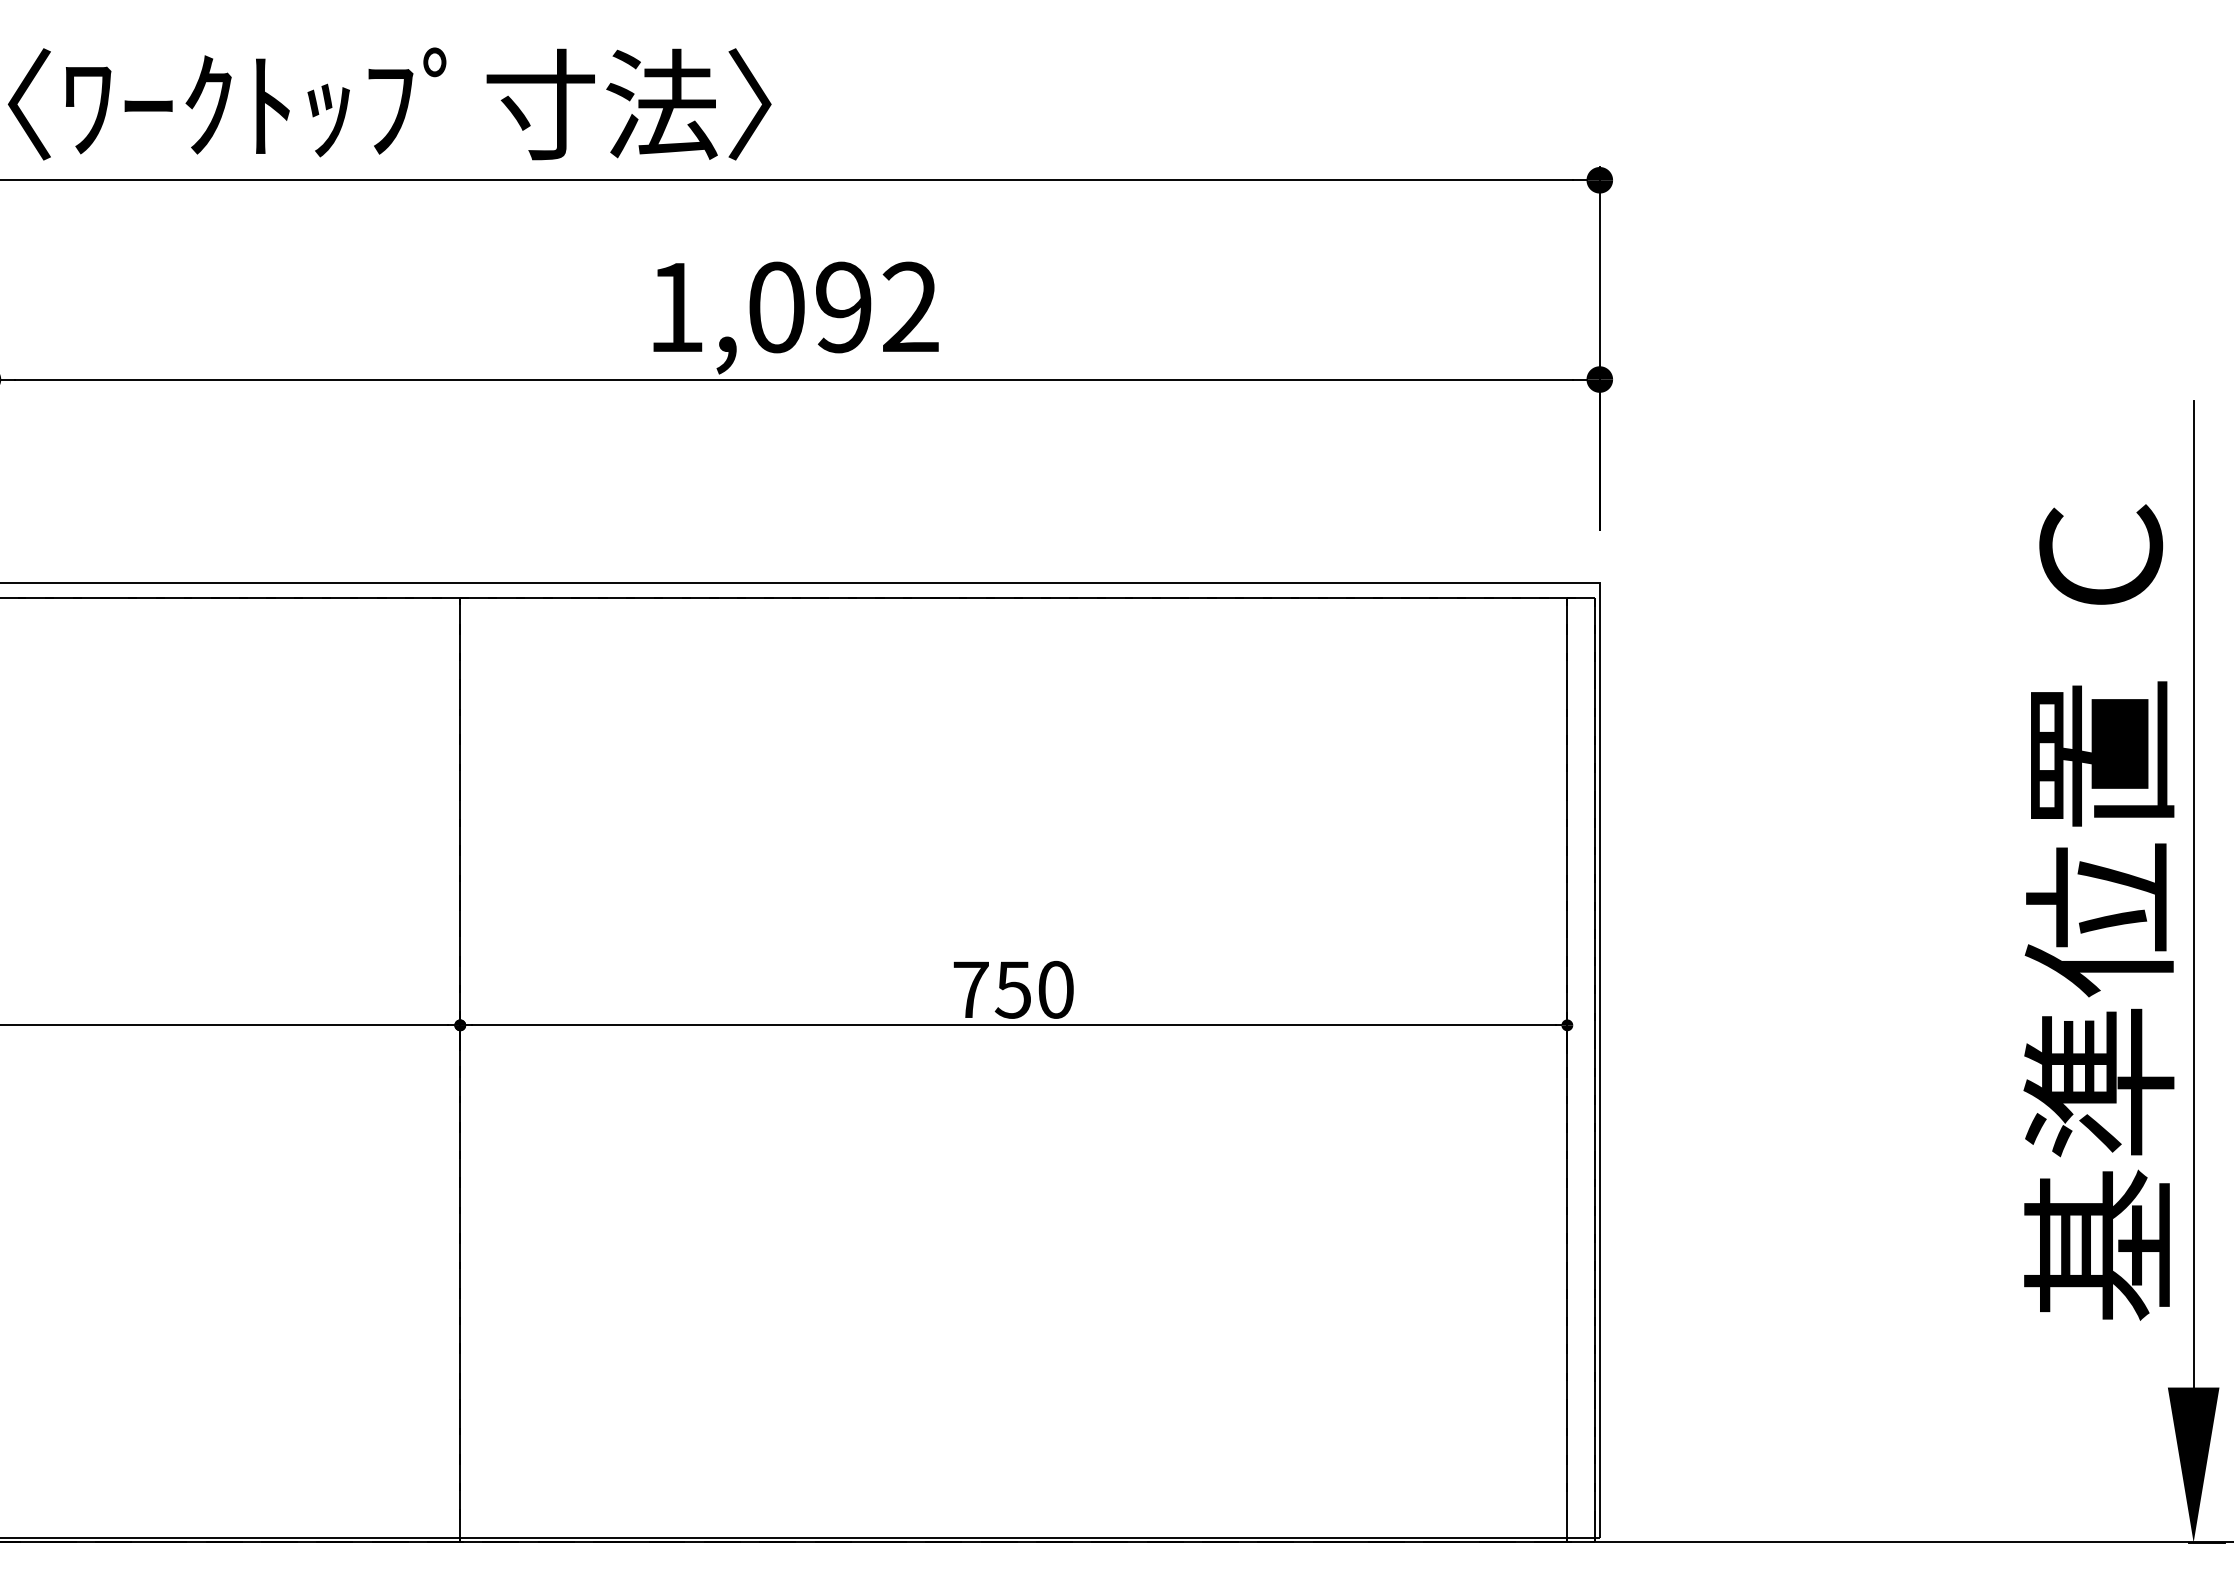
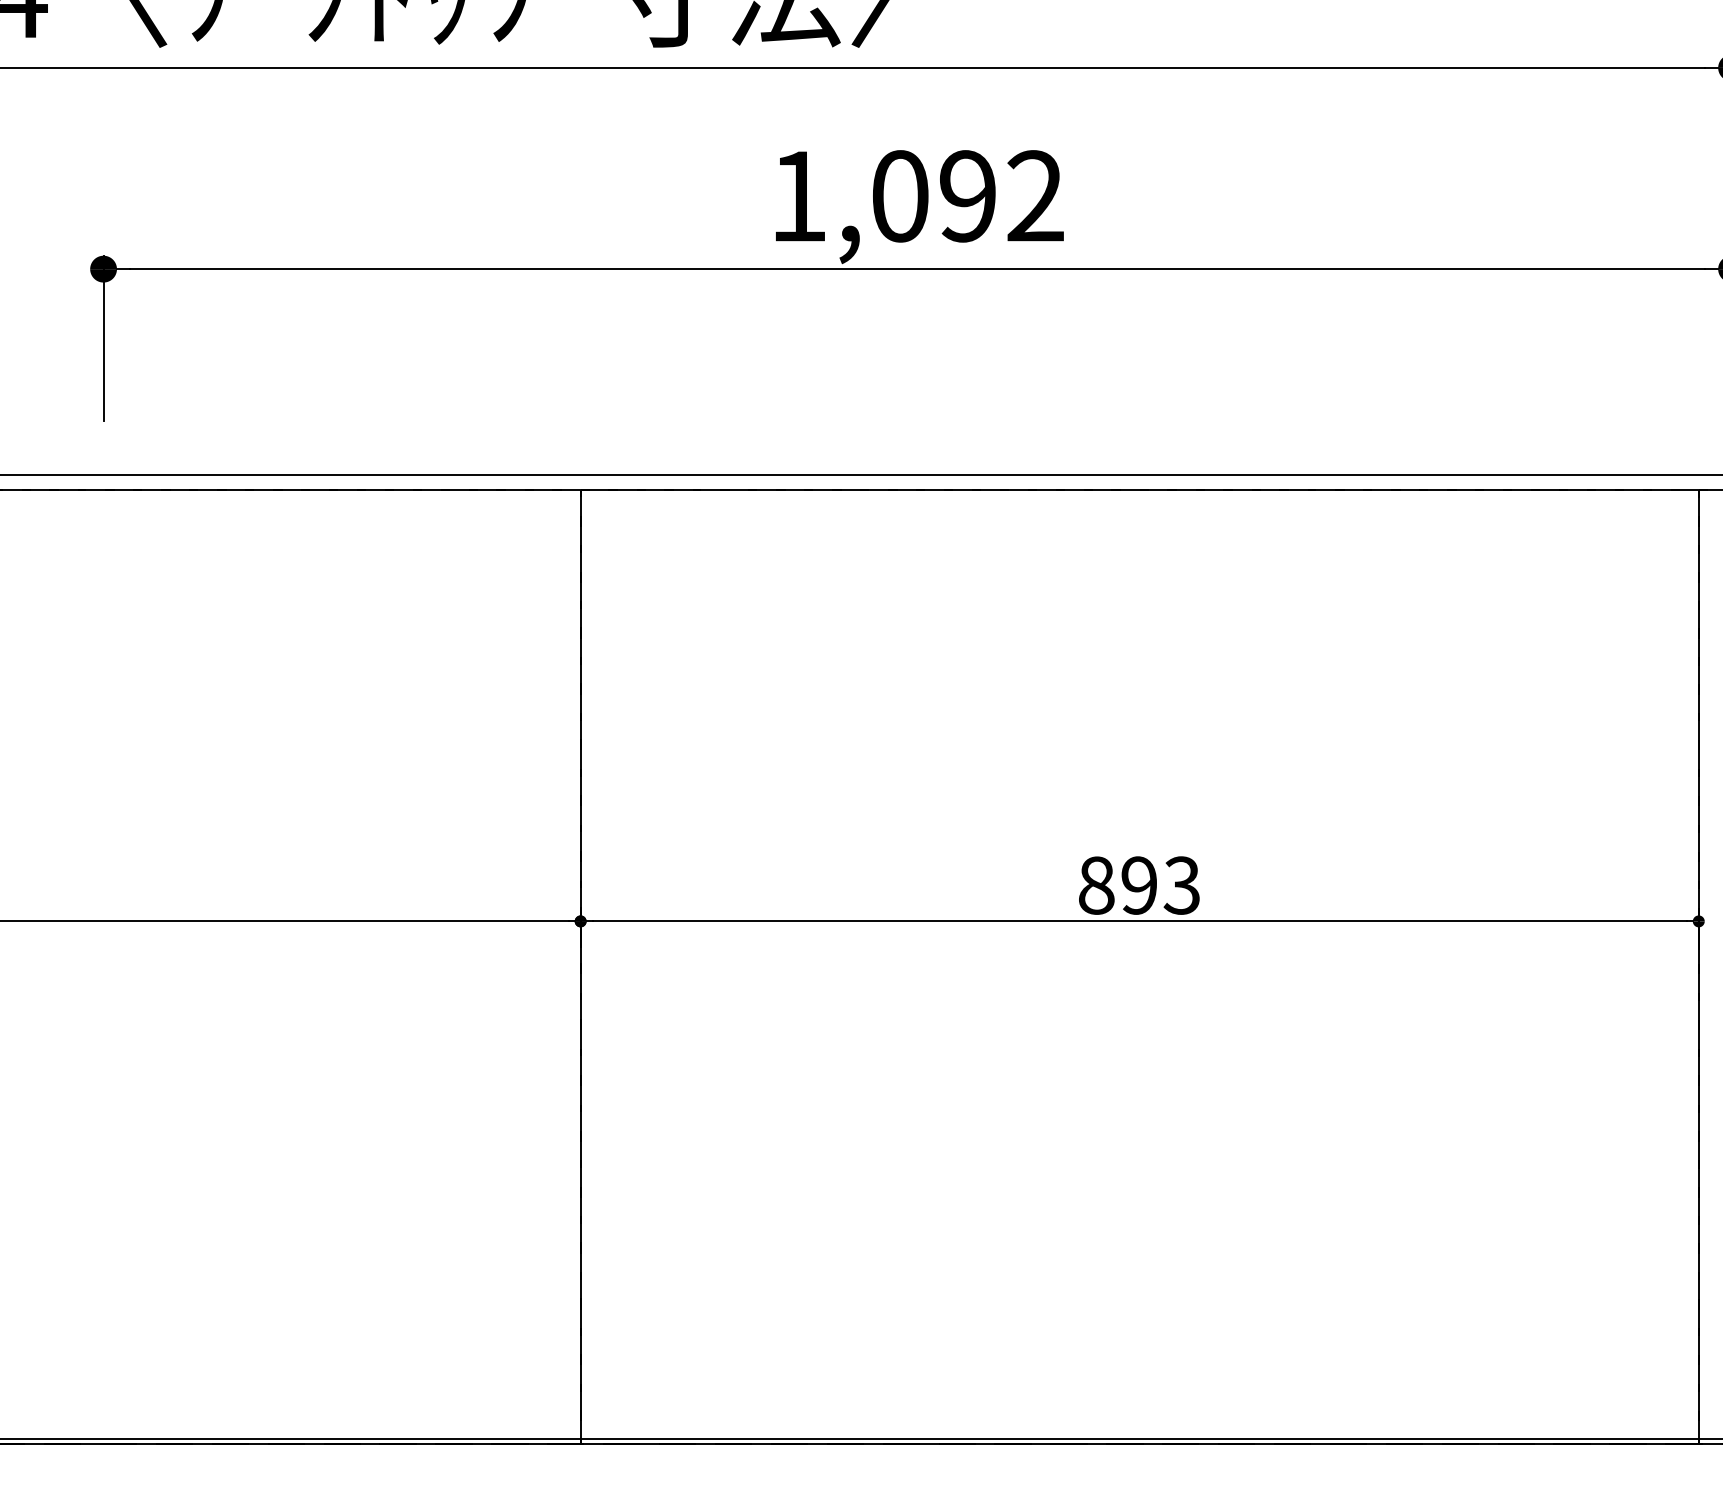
text: (1013, 989) -> (1139, 885), 750 -> 893

